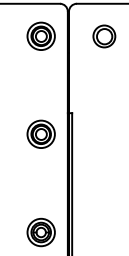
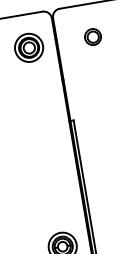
part: (103, 35) -> (92, 36), size x0.71
part: (40, 133) -> (45, 146), removed

